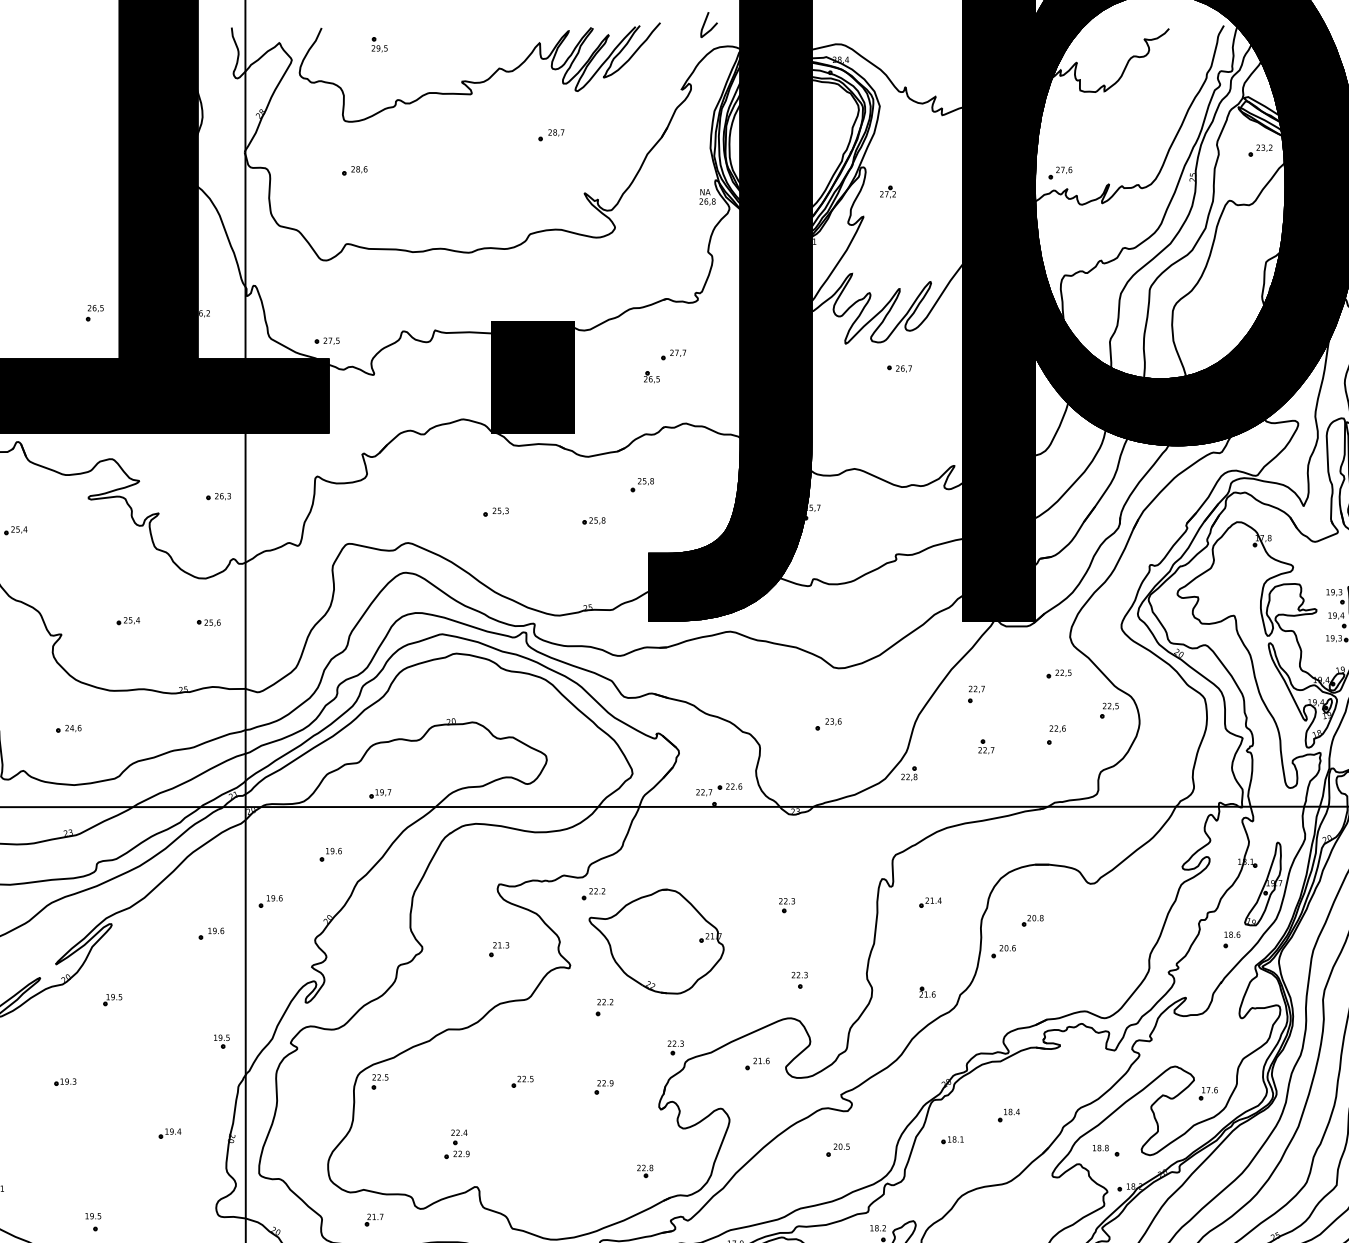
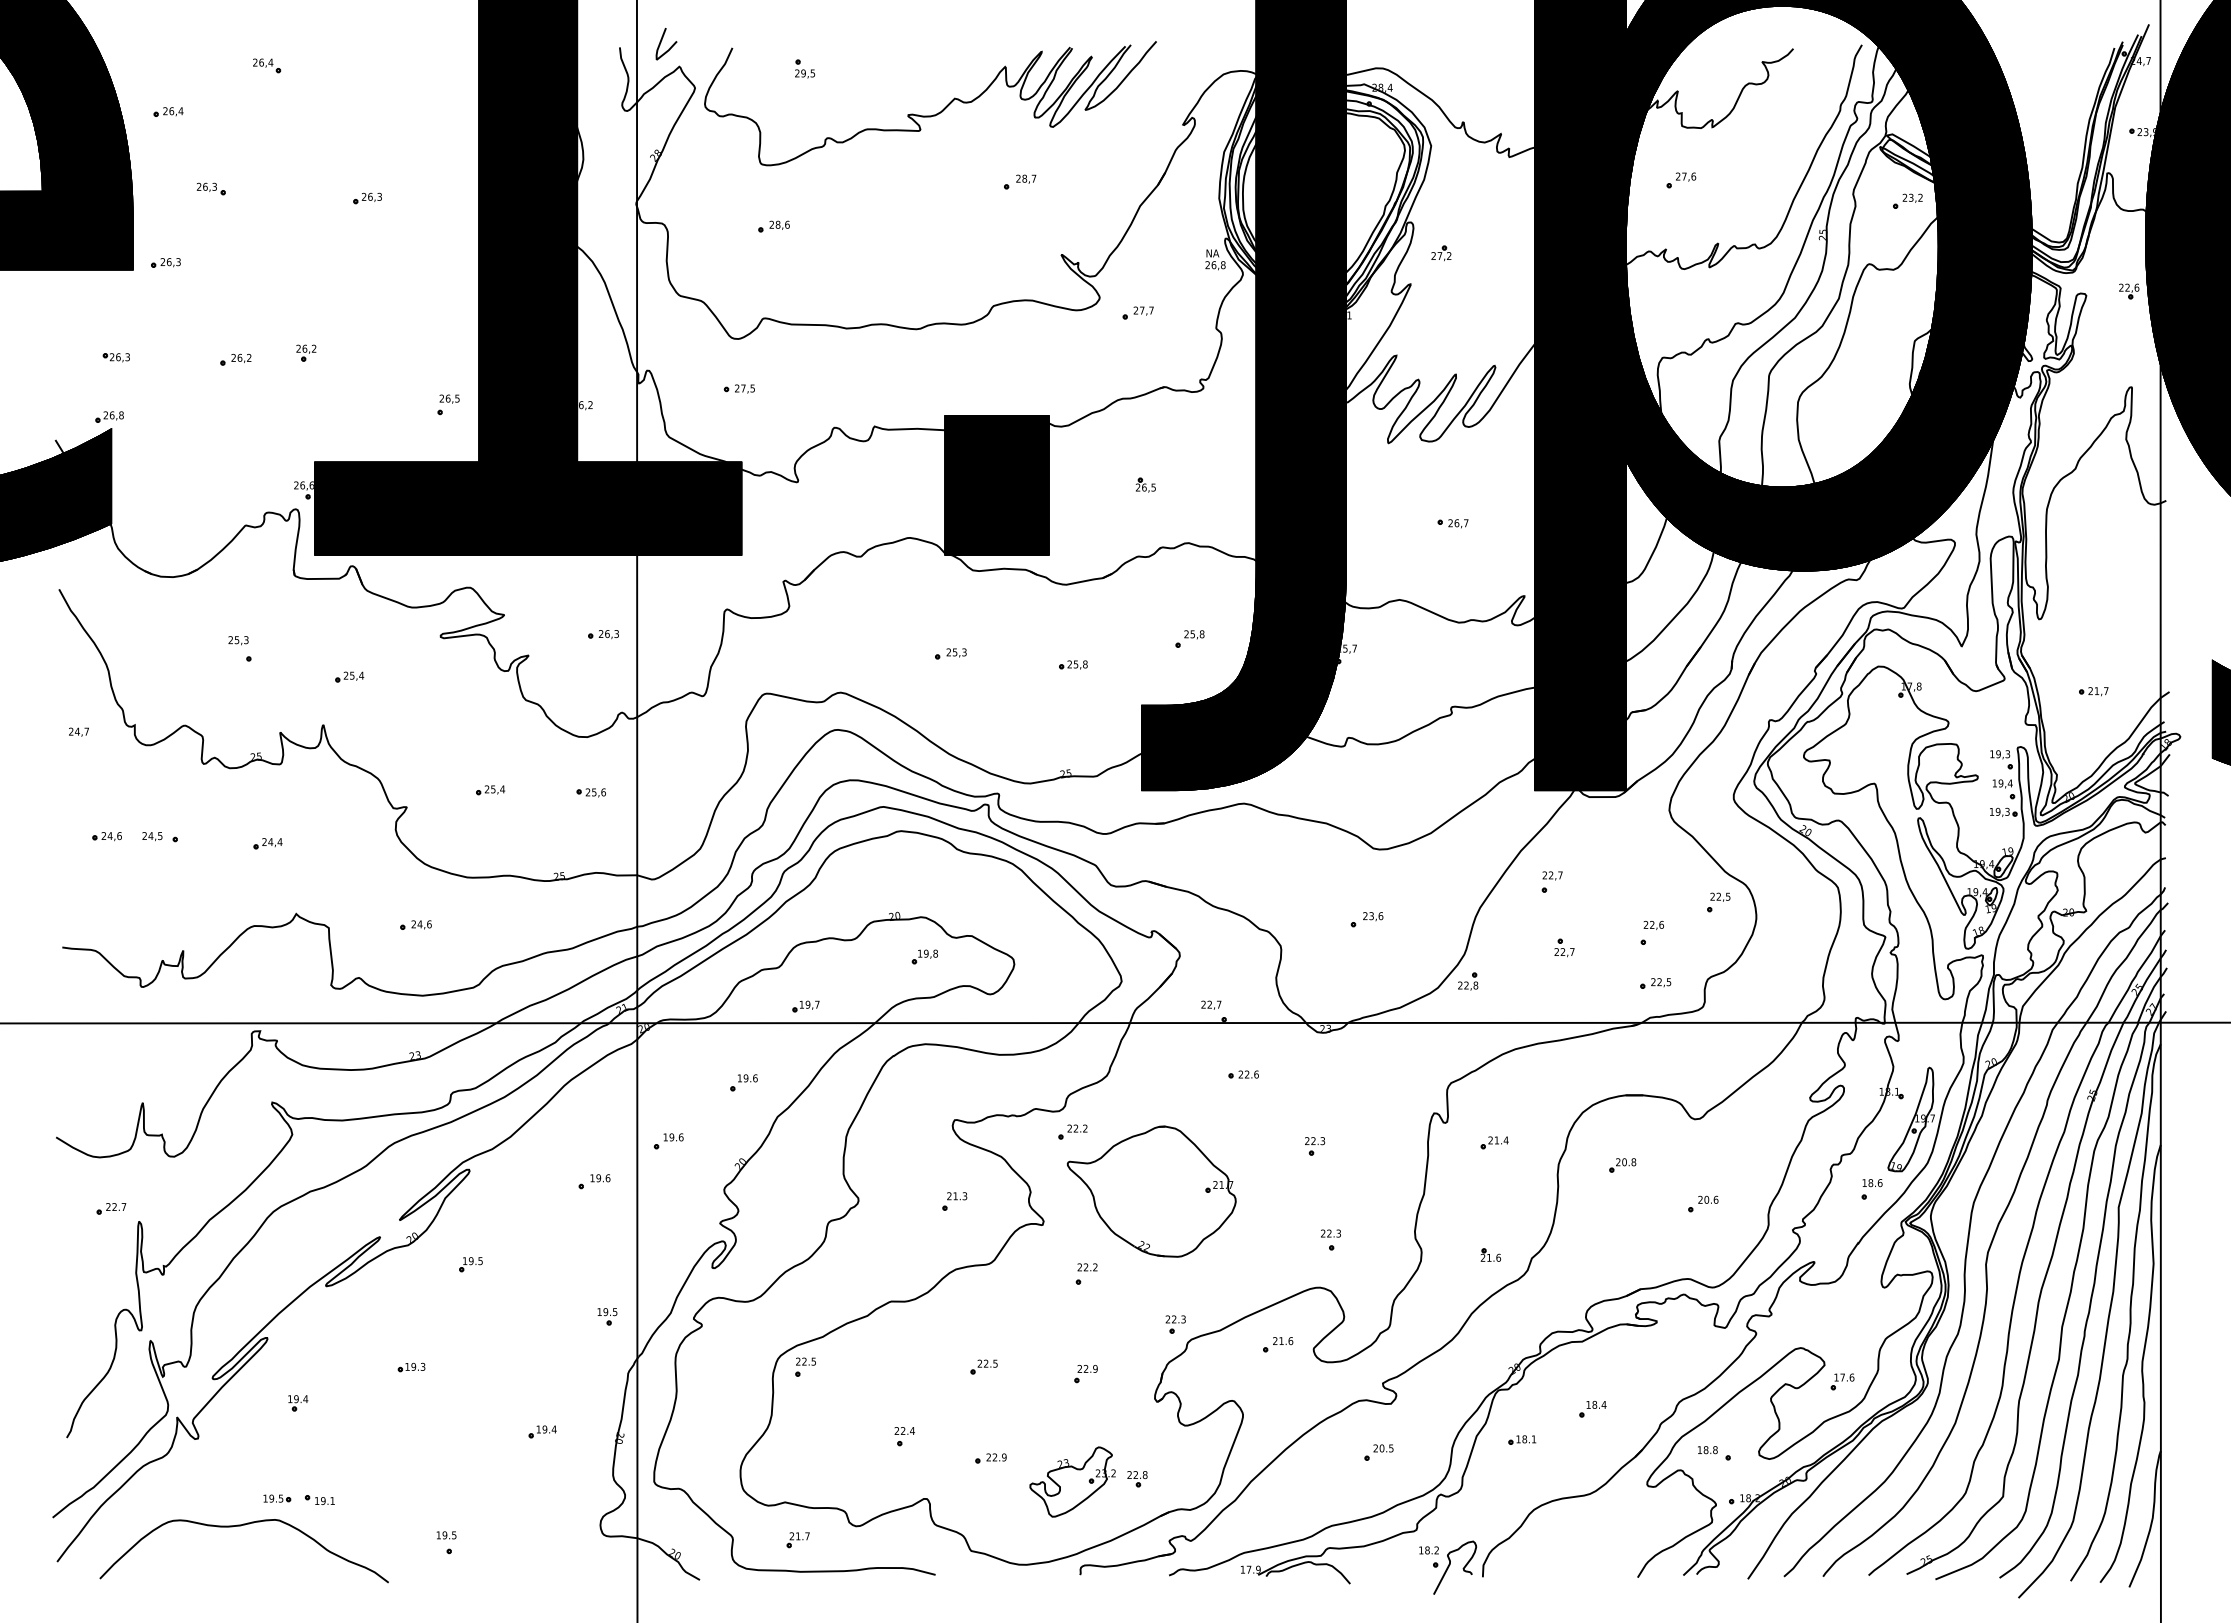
curve: (712, 26) -> (670, 46), moved
part: (30, 148) -> (367, 198), added
part: (1060, 173) -> (1681, 180), moved
part: (326, 340) -> (738, 388), moved
part: (673, 354) -> (1137, 312), moved
part: (899, 368) -> (1452, 523), moved
part: (642, 484) -> (1189, 638), moved
part: (1059, 673) -> (1655, 983), moved
part: (475, 753) -> (924, 956), added
part: (729, 786) -> (1243, 1074), moved
part: (1003, 951) -> (1703, 1203), moved
part: (456, 1154) -> (990, 1458), moved
part: (593, 1173) -> (1072, 1481), added

